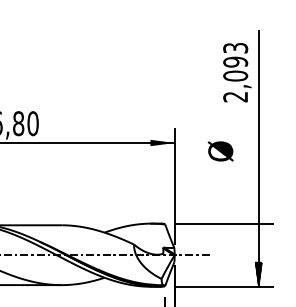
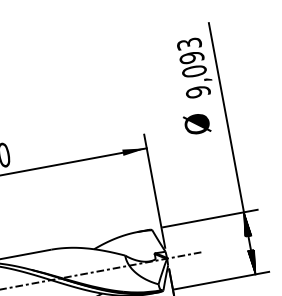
text: (235, 96) -> (198, 91), 2,093 -> 9,093
text: (220, 151) -> (196, 124), moved
hatch: (258, 235) -> (245, 224), added

